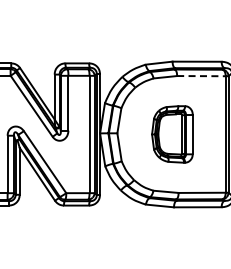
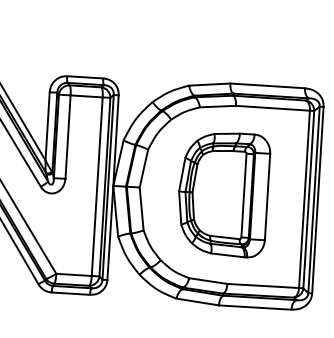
line: (201, 76) -> (273, 108), dashed -> solid
part: (172, 134) -> (223, 194), size x1.43

